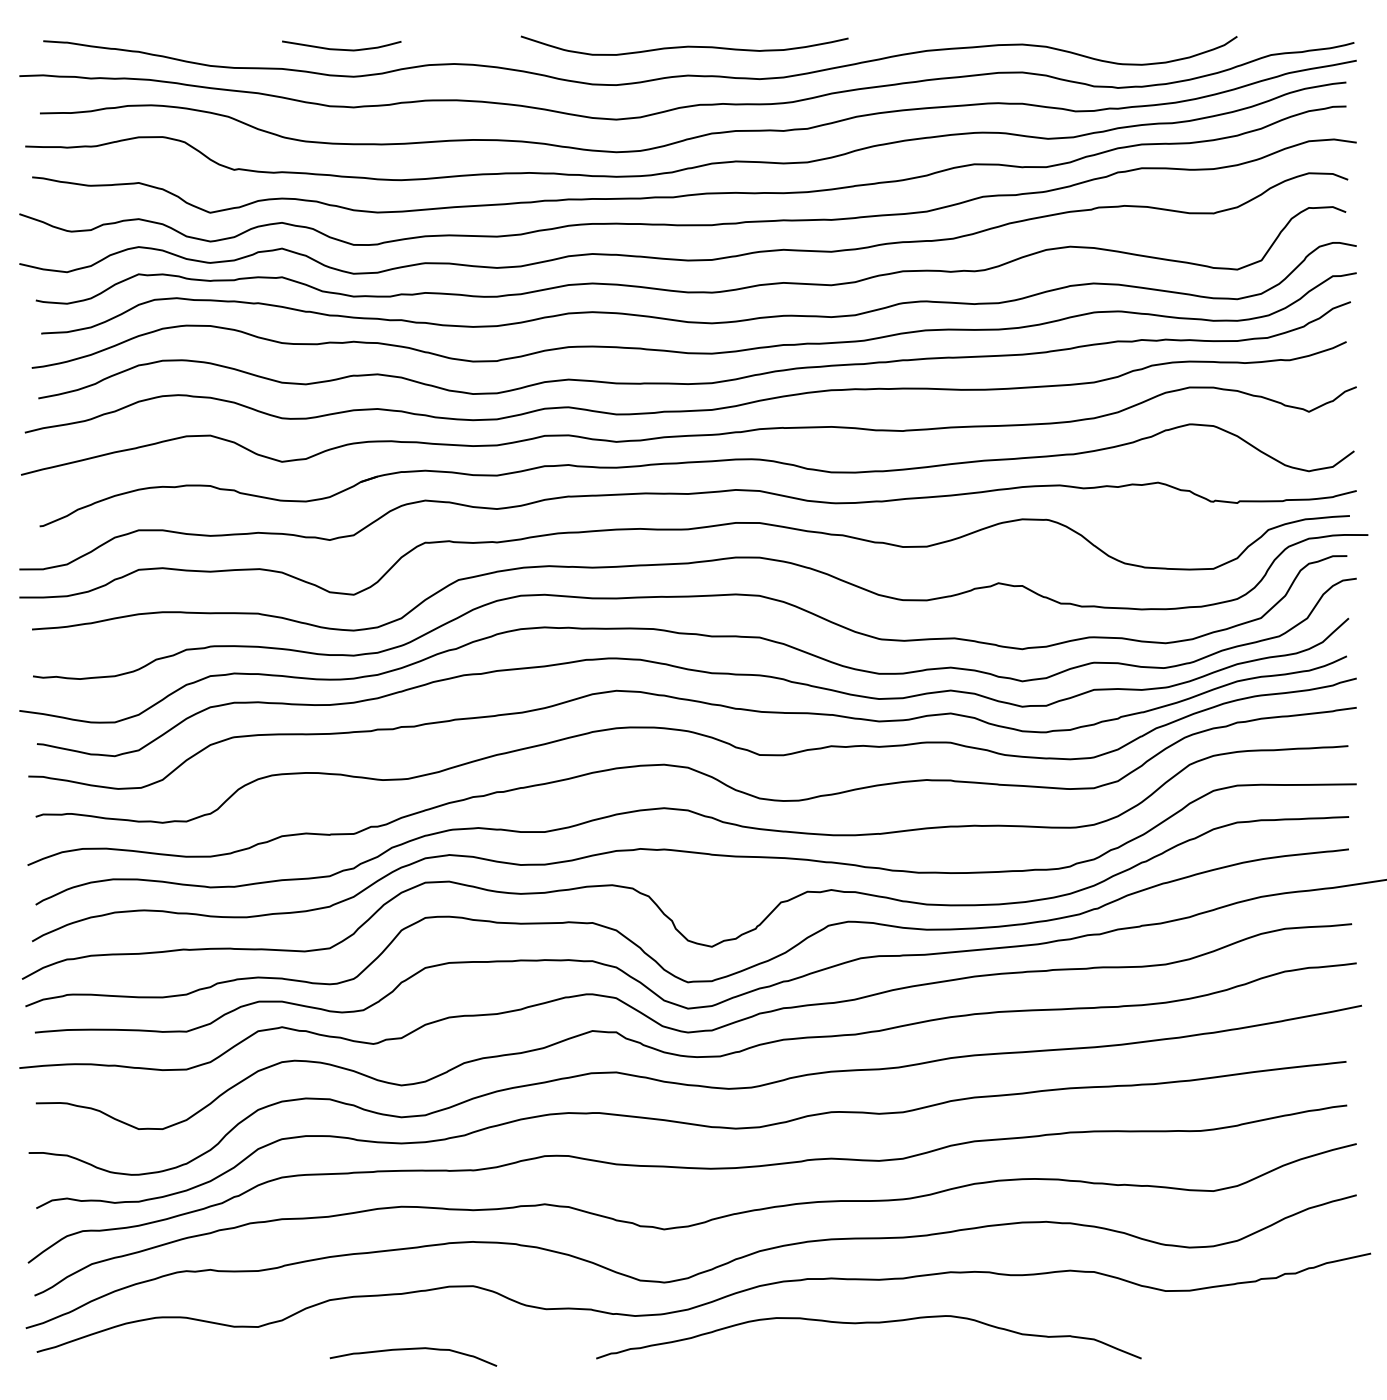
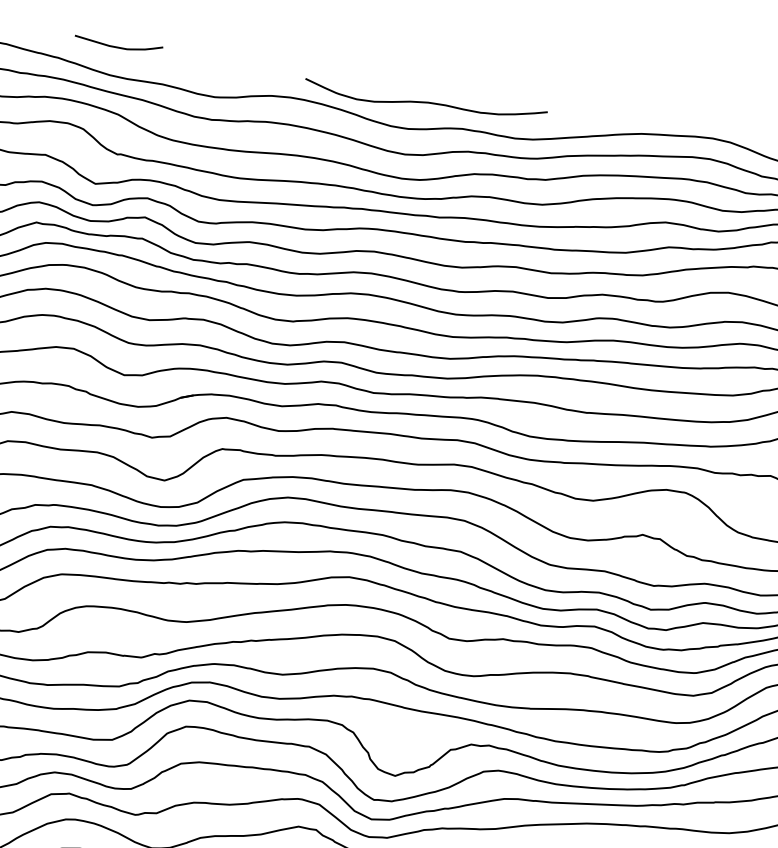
curve: (684, 46) -> (425, 102), moved
curve: (341, 48) -> (118, 46), moved

